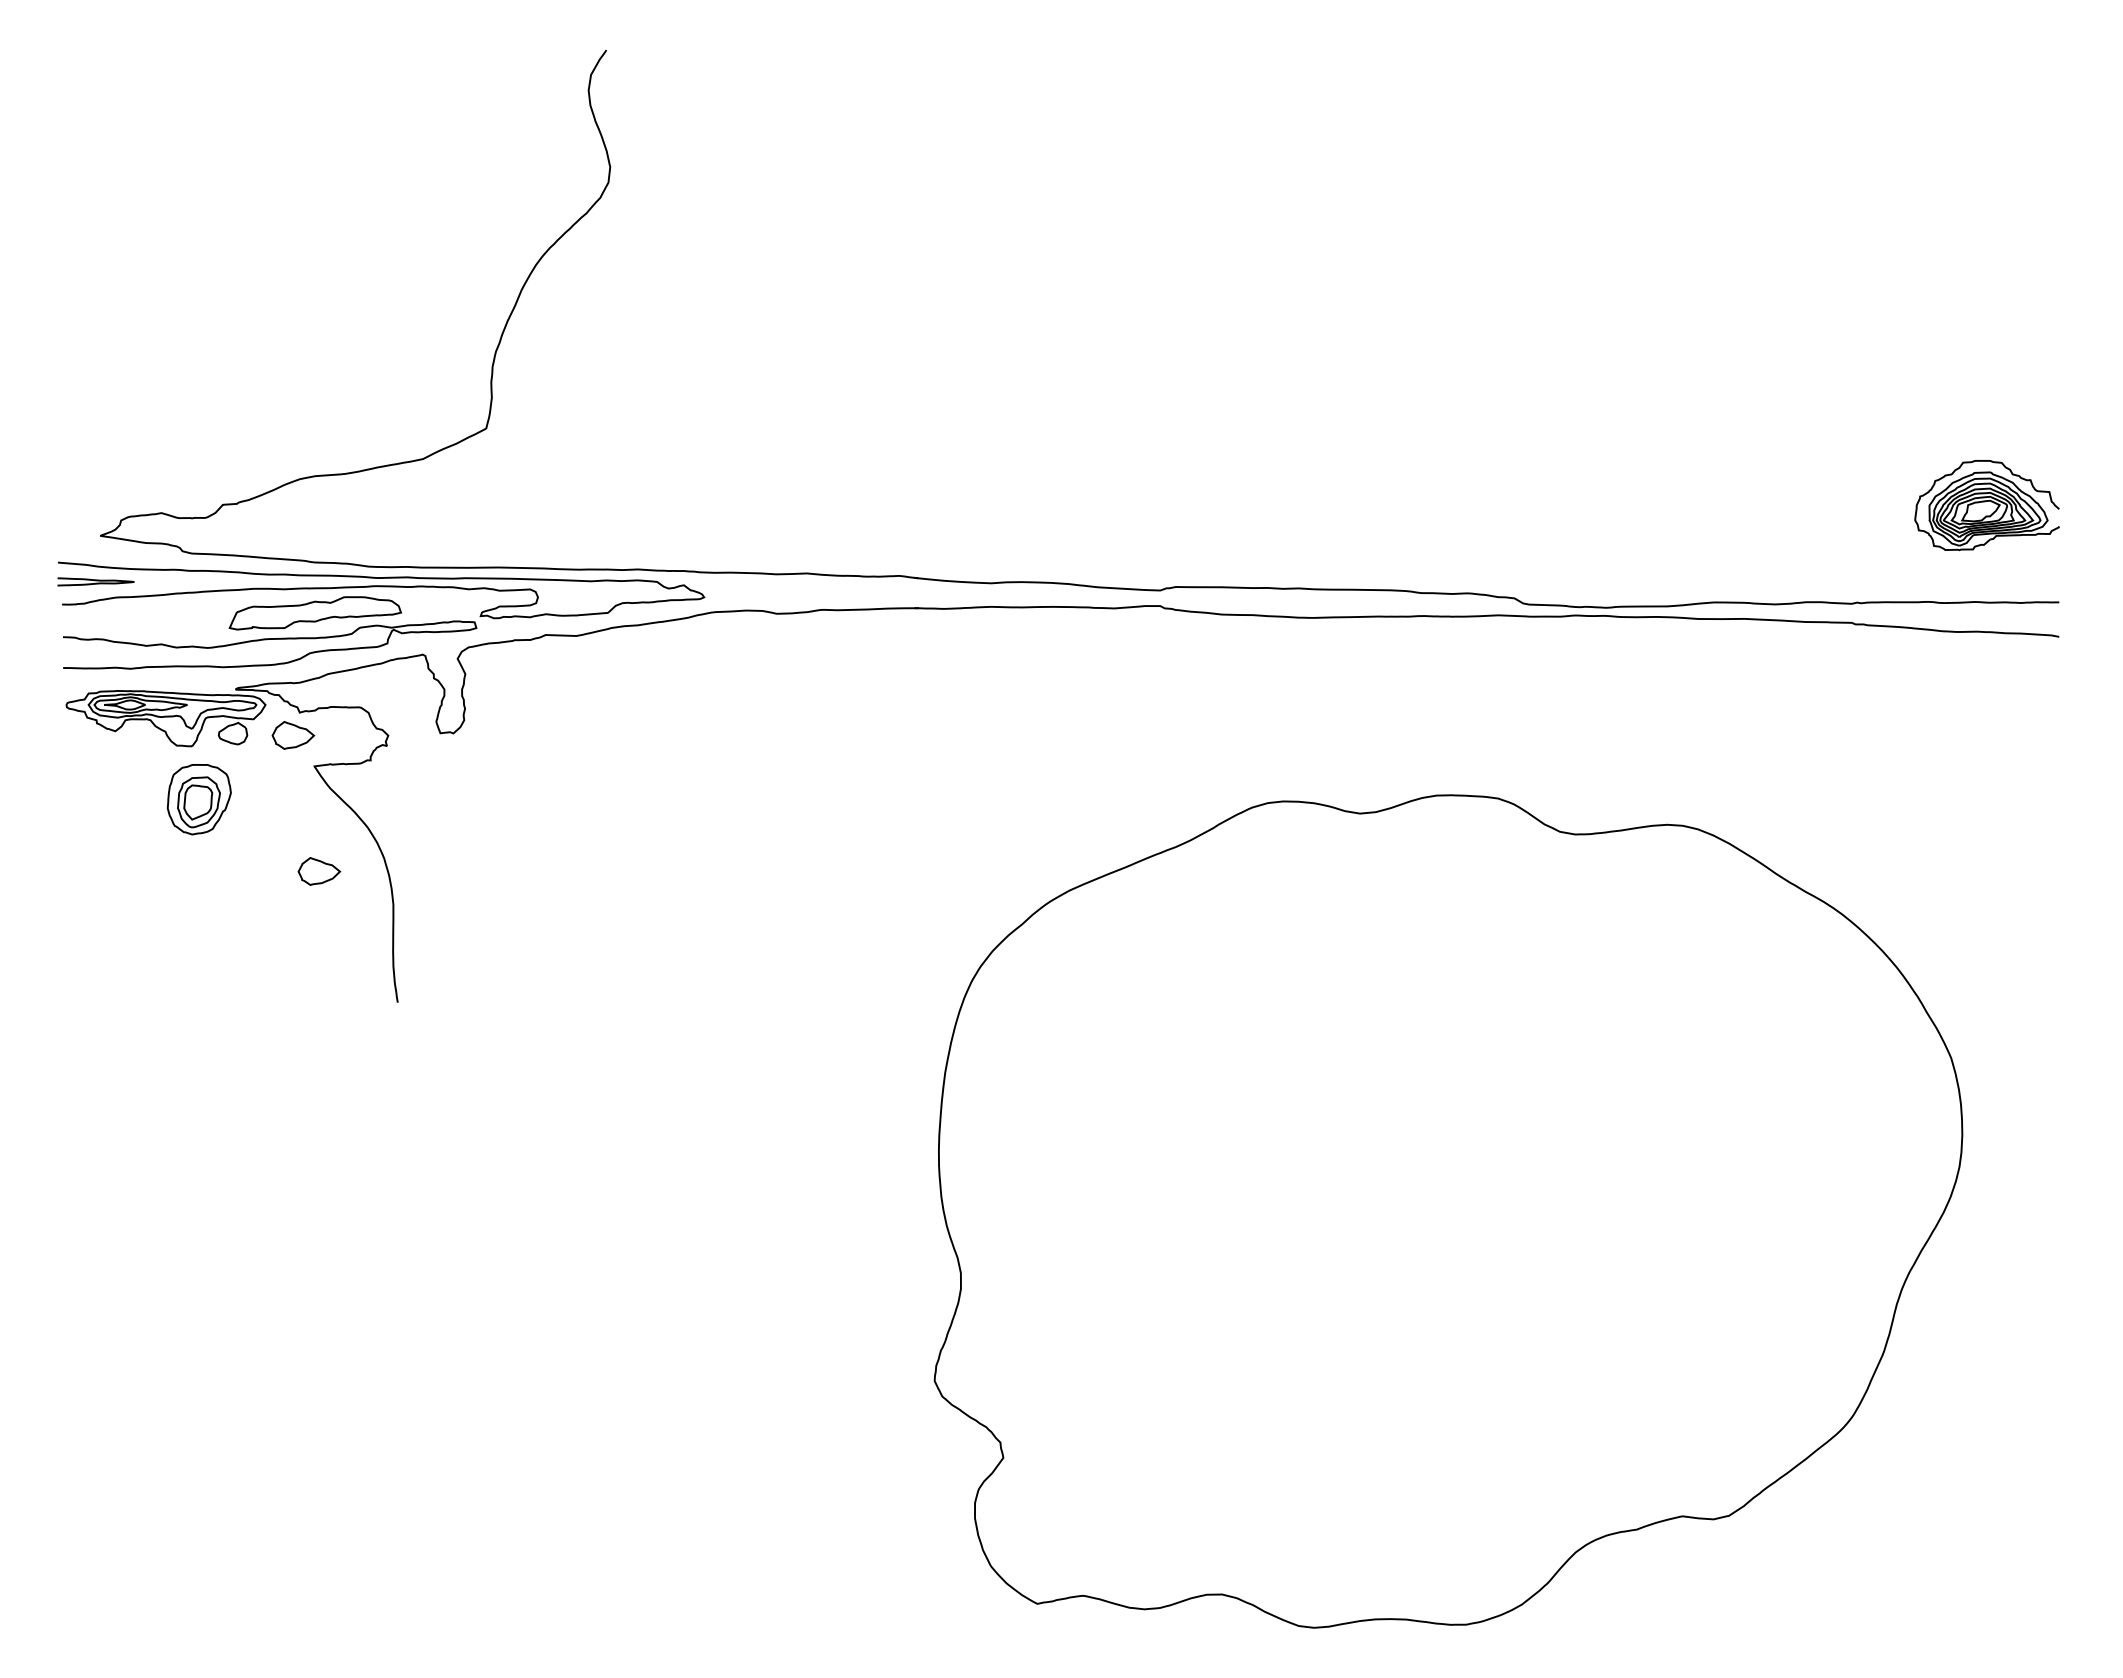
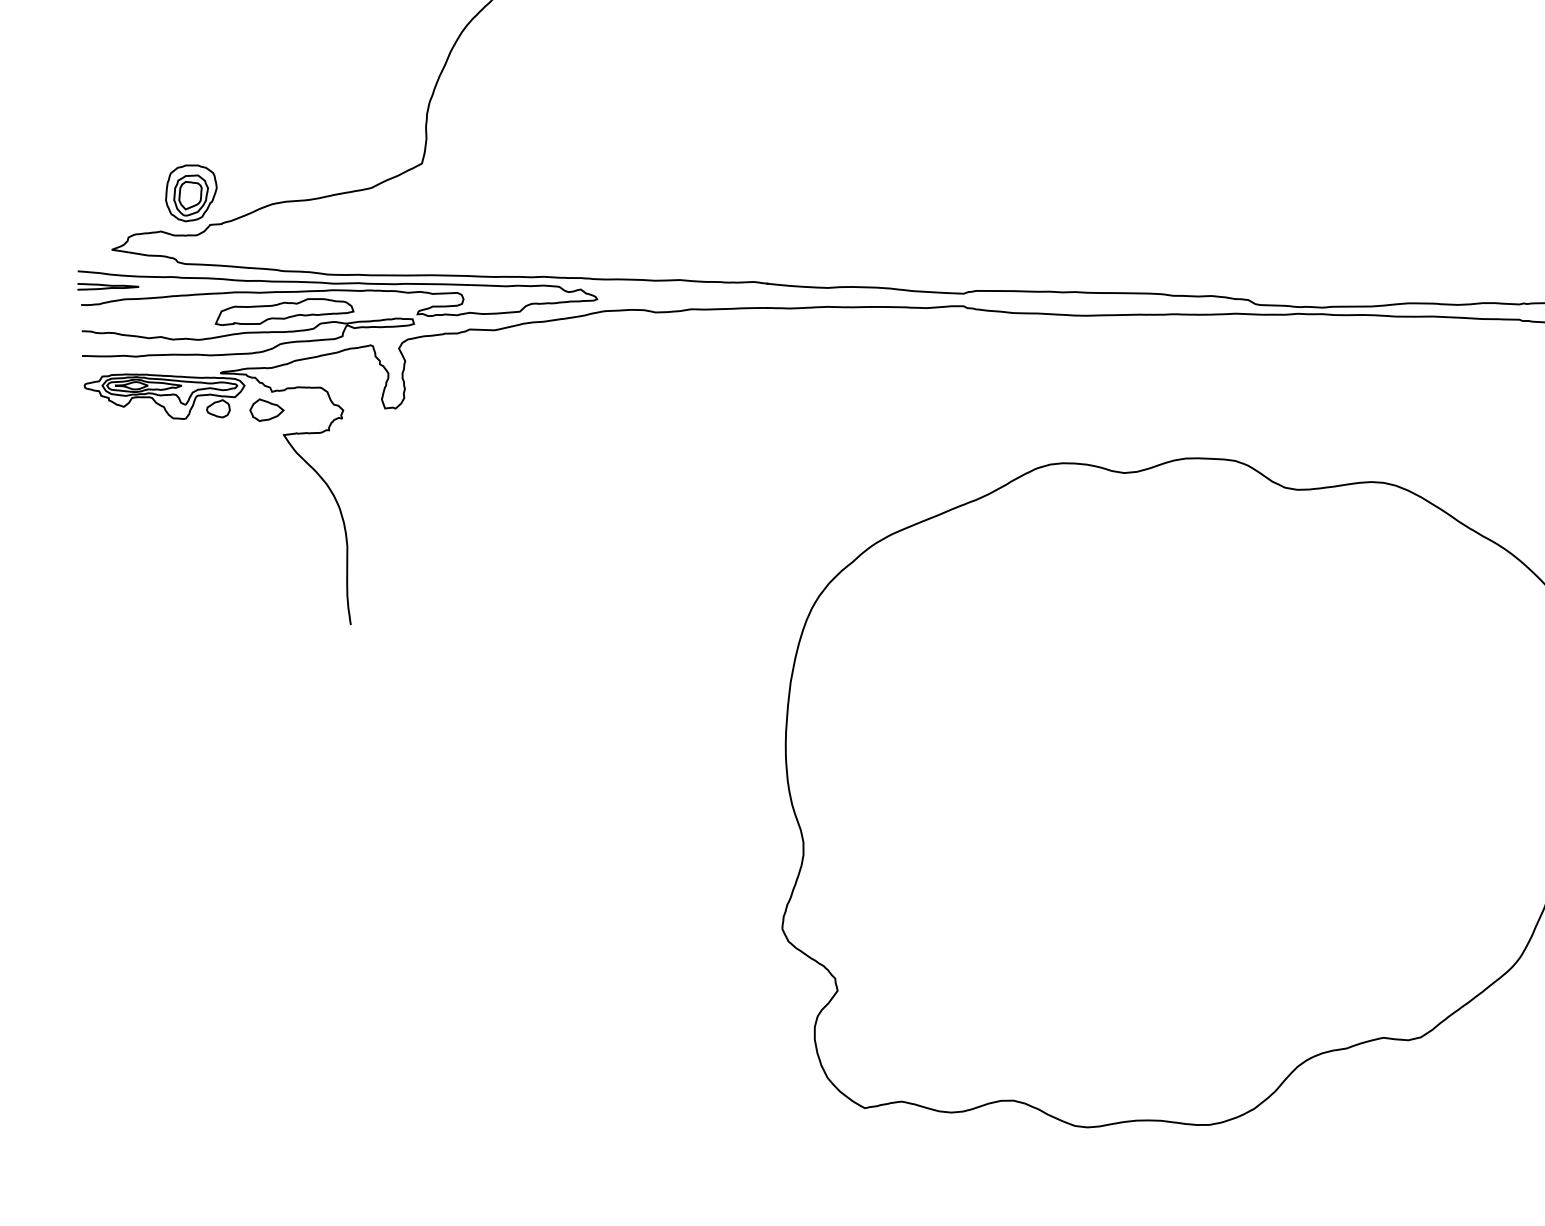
part: (198, 799) -> (190, 193), moved
part: (319, 871) -> (287, 519), removed

